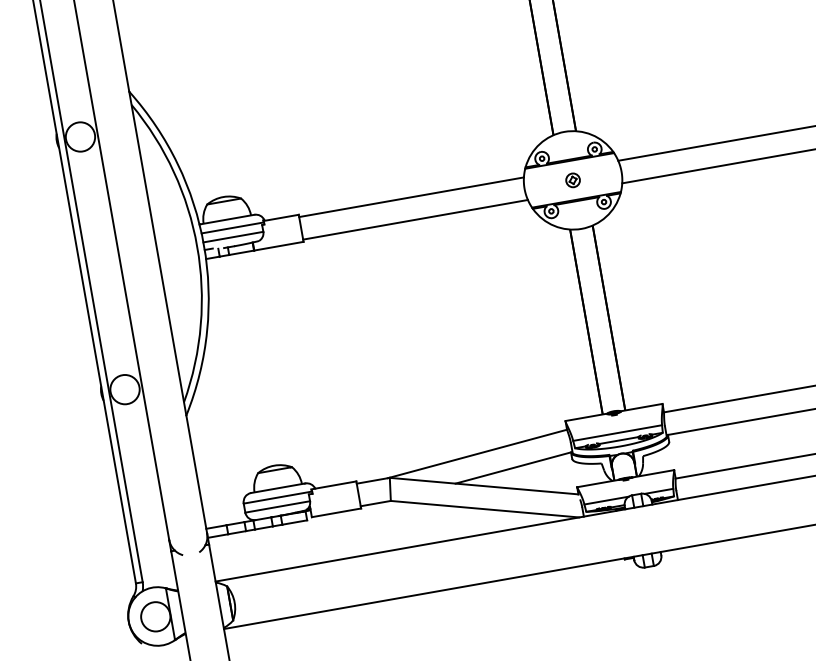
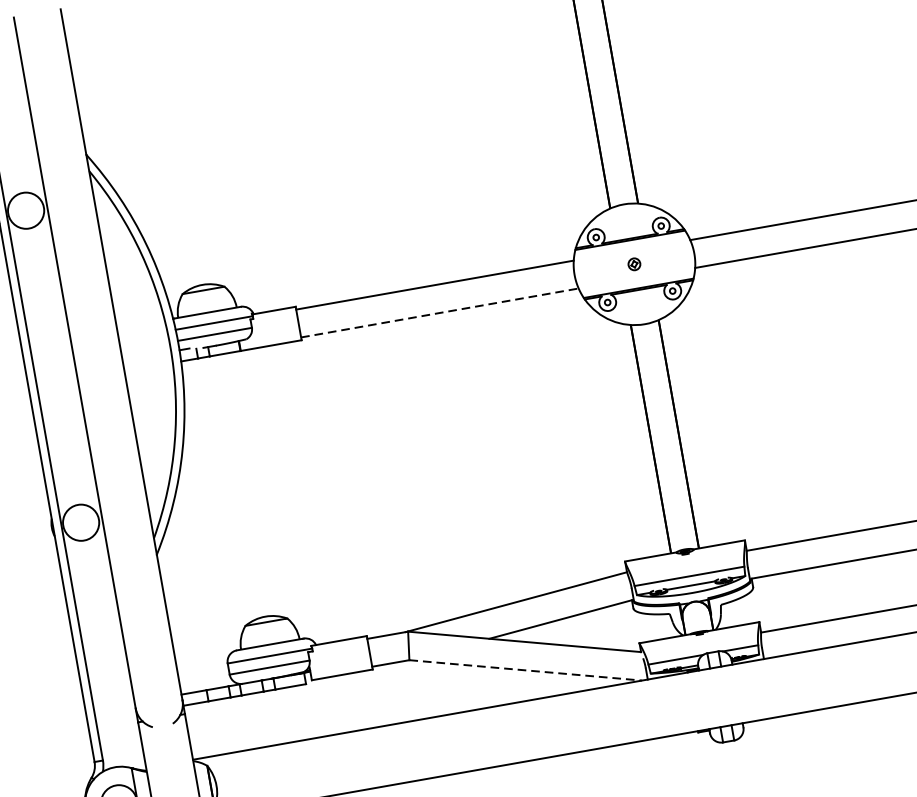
part: (572, 180) -> (633, 264), size x0.7
line: (416, 219) -> (441, 312), solid -> dashed
line: (485, 509) -> (526, 670), solid -> dashed

